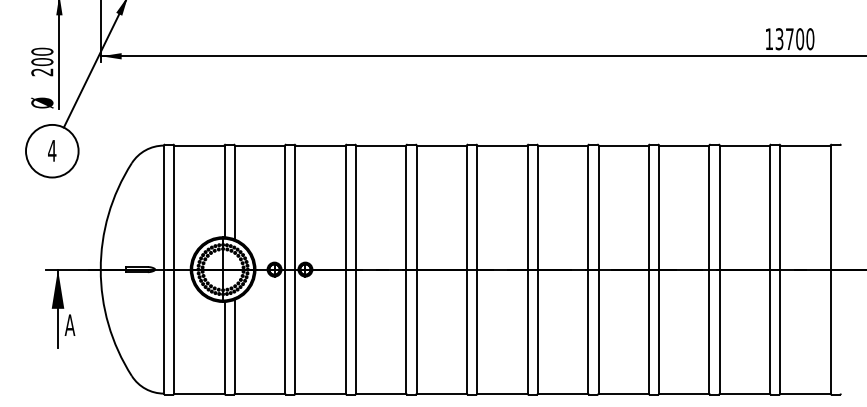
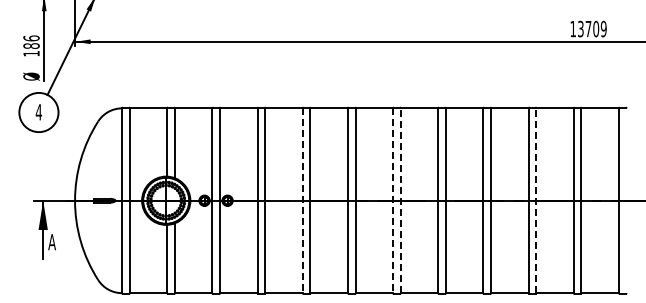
text: (809, 39) -> (603, 29), 13700 -> 13709
text: (42, 61) -> (31, 45), 200 -> 186
line: (537, 269) -> (400, 200), solid -> dashed
line: (720, 269) -> (536, 200), solid -> dashed
line: (405, 270) -> (302, 201), solid -> dashed
line: (528, 270) -> (393, 201), solid -> dashed

